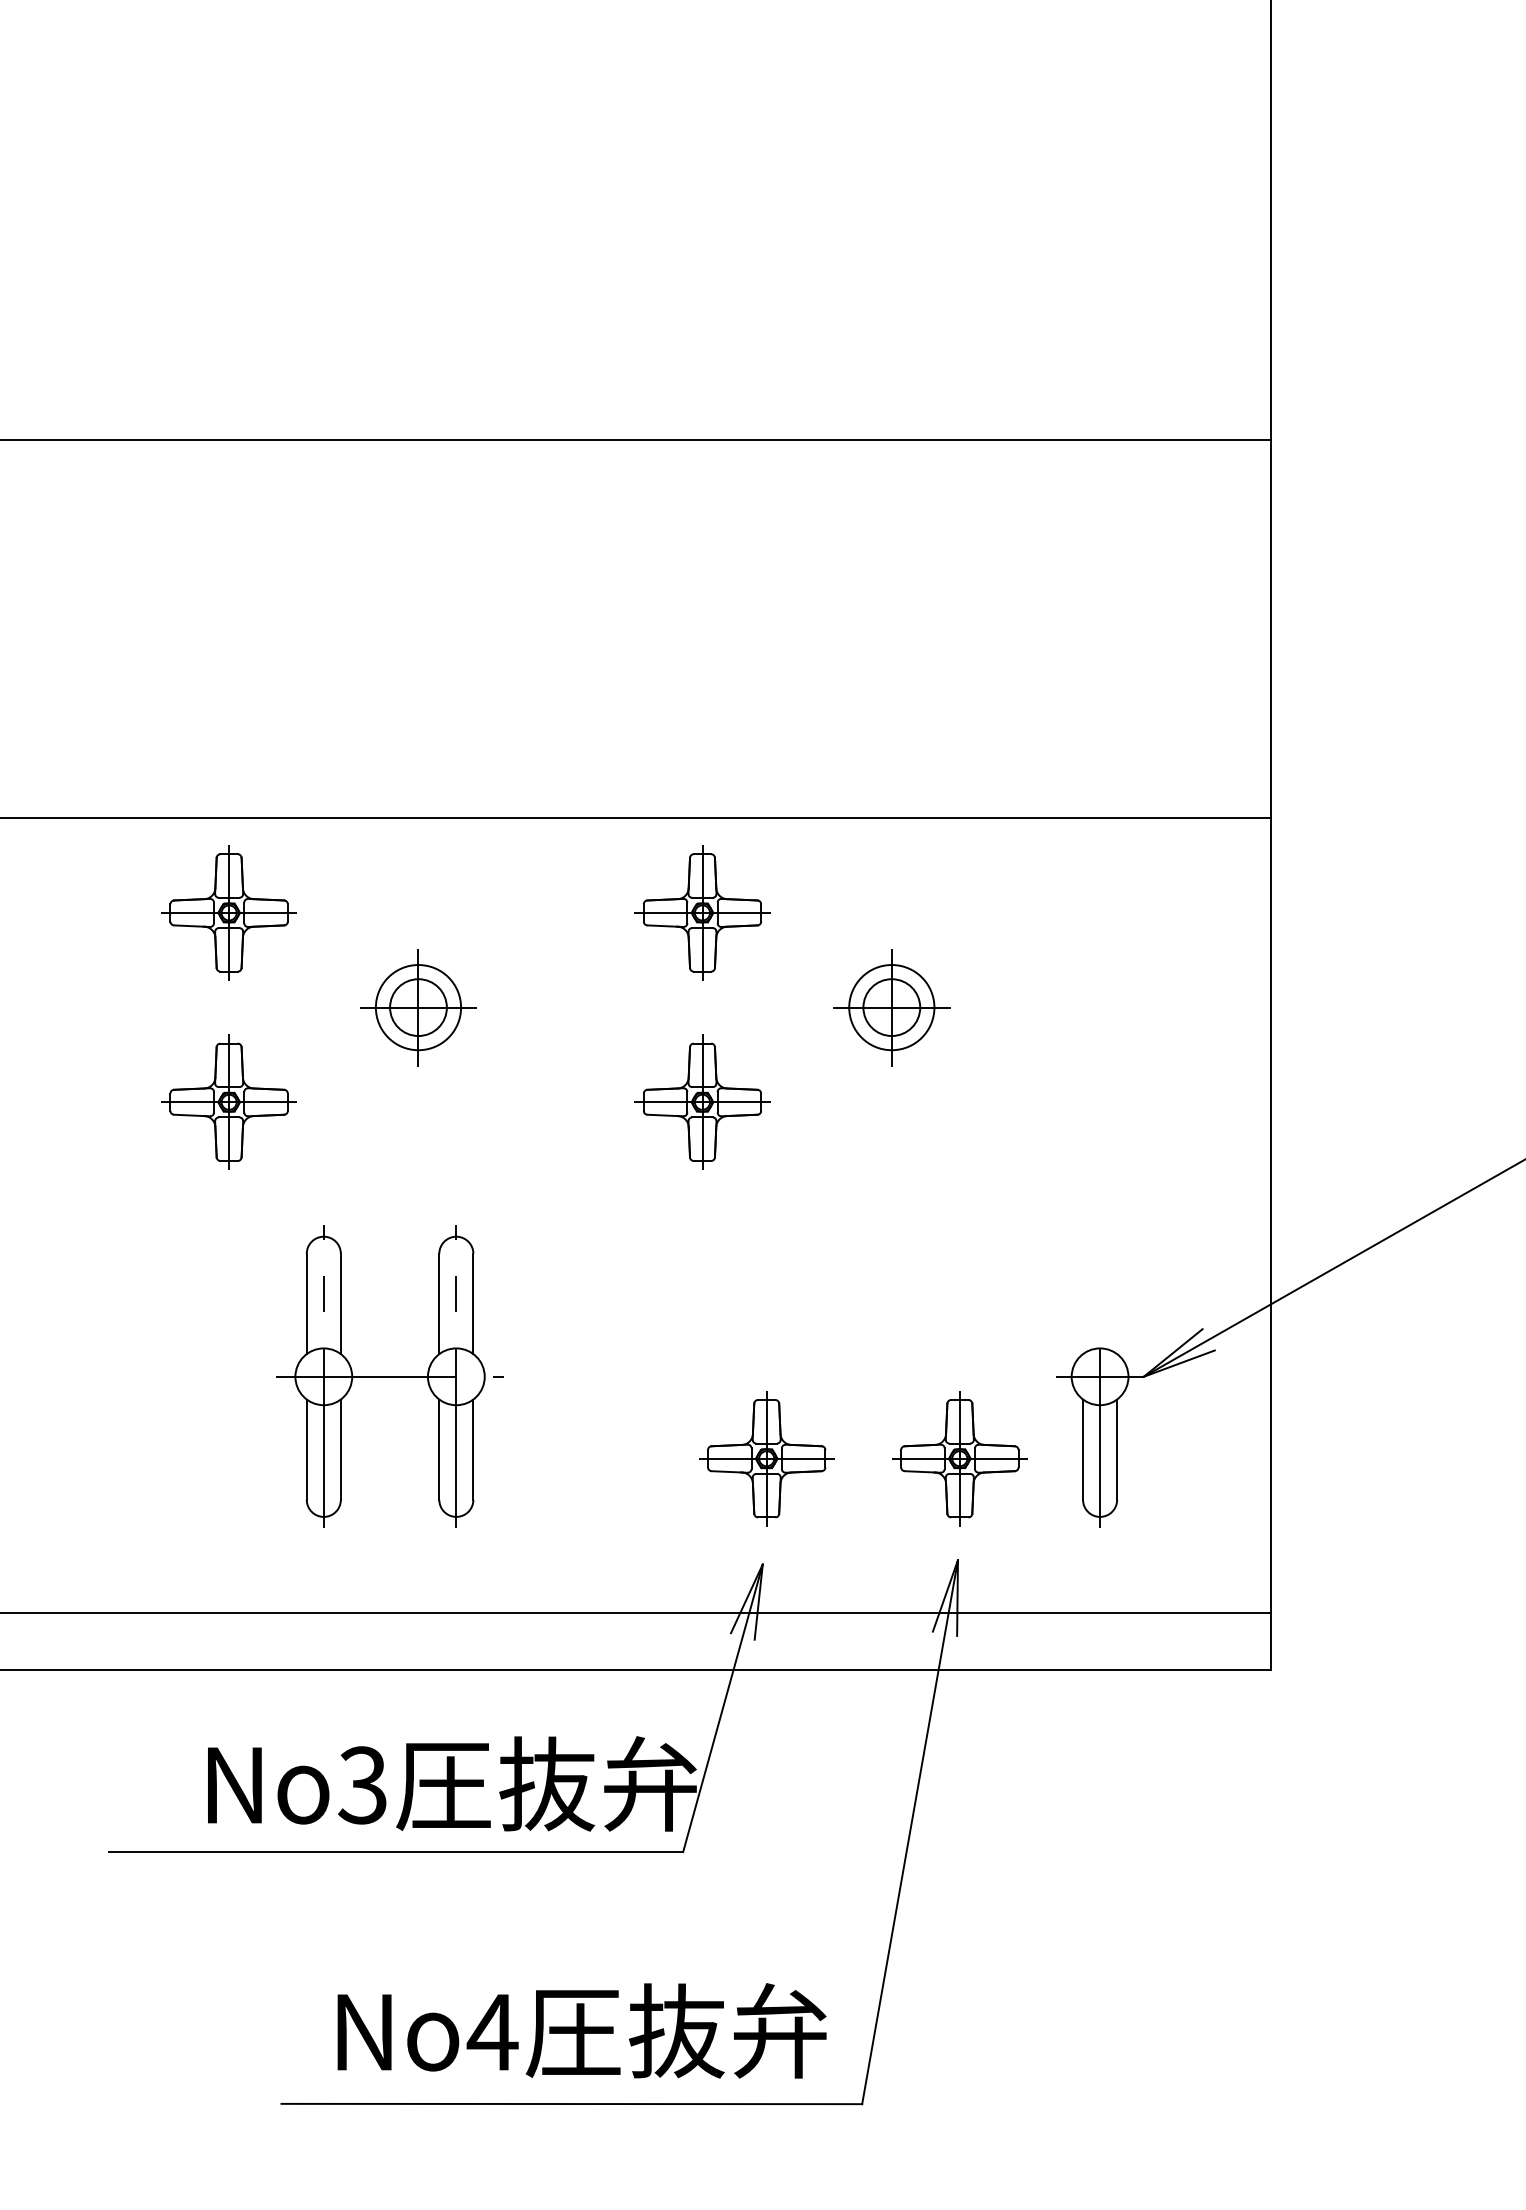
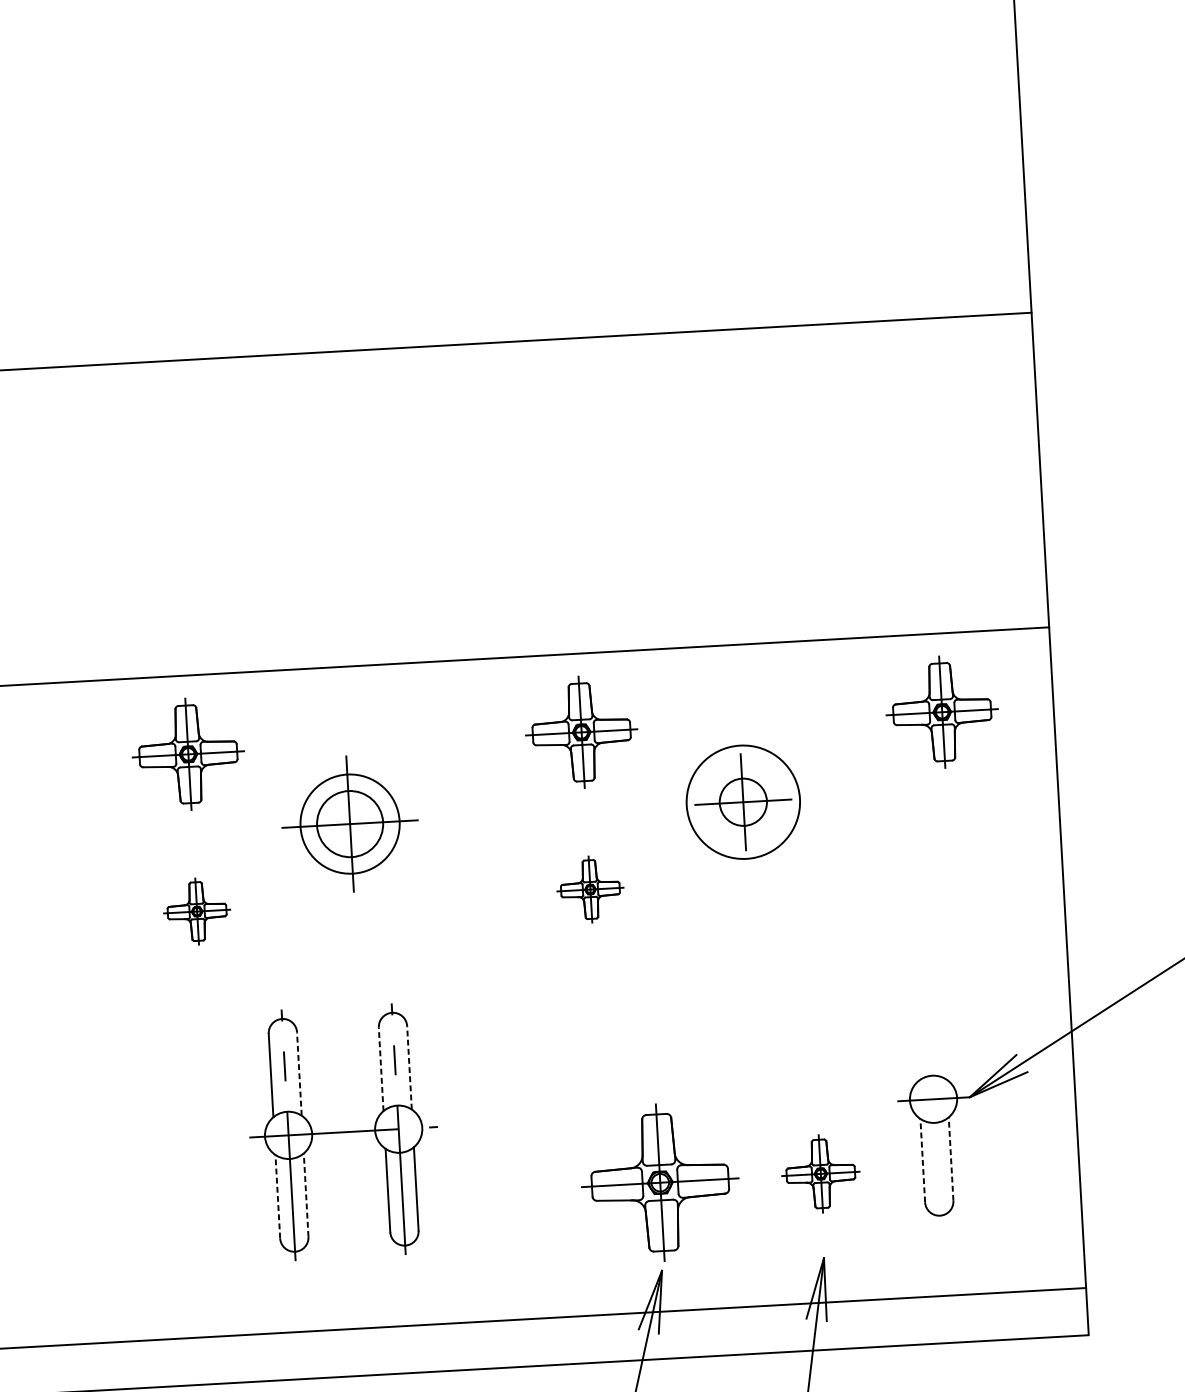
part: (1136, 912) -> (942, 711), added
part: (418, 1007) -> (350, 824), size x1.4
circle: (891, 1007) -> (743, 802), size x1.6
part: (228, 1101) -> (196, 911), size x0.6
part: (702, 1101) -> (590, 889), size x0.6
line: (340, 1303) -> (299, 1073), solid -> dashed
line: (439, 1303) -> (381, 1069), solid -> dashed
line: (473, 1303) -> (409, 1067), solid -> dashed
line: (1100, 1430) -> (936, 1143), removed
line: (306, 1449) -> (277, 1196), solid -> dashed
line: (340, 1449) -> (305, 1194), solid -> dashed
line: (1083, 1449) -> (923, 1160), solid -> dashed
line: (1117, 1449) -> (951, 1158), solid -> dashed
part: (766, 1458) -> (660, 1182), size x1.4
part: (959, 1458) -> (820, 1173), size x0.7

